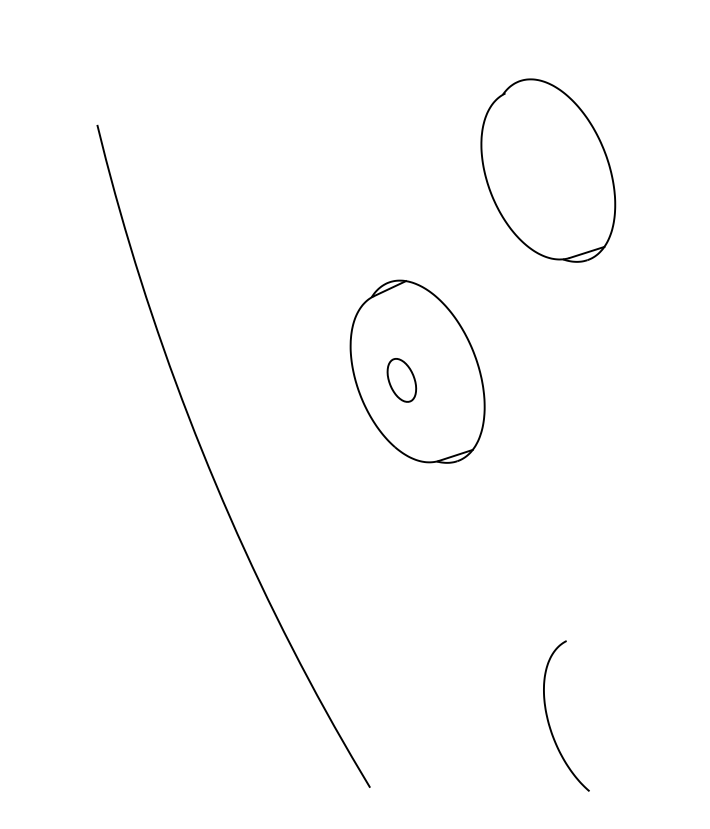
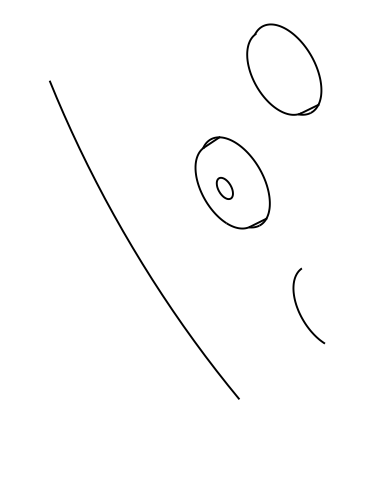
curve: (549, 714) -> (298, 307), moved

